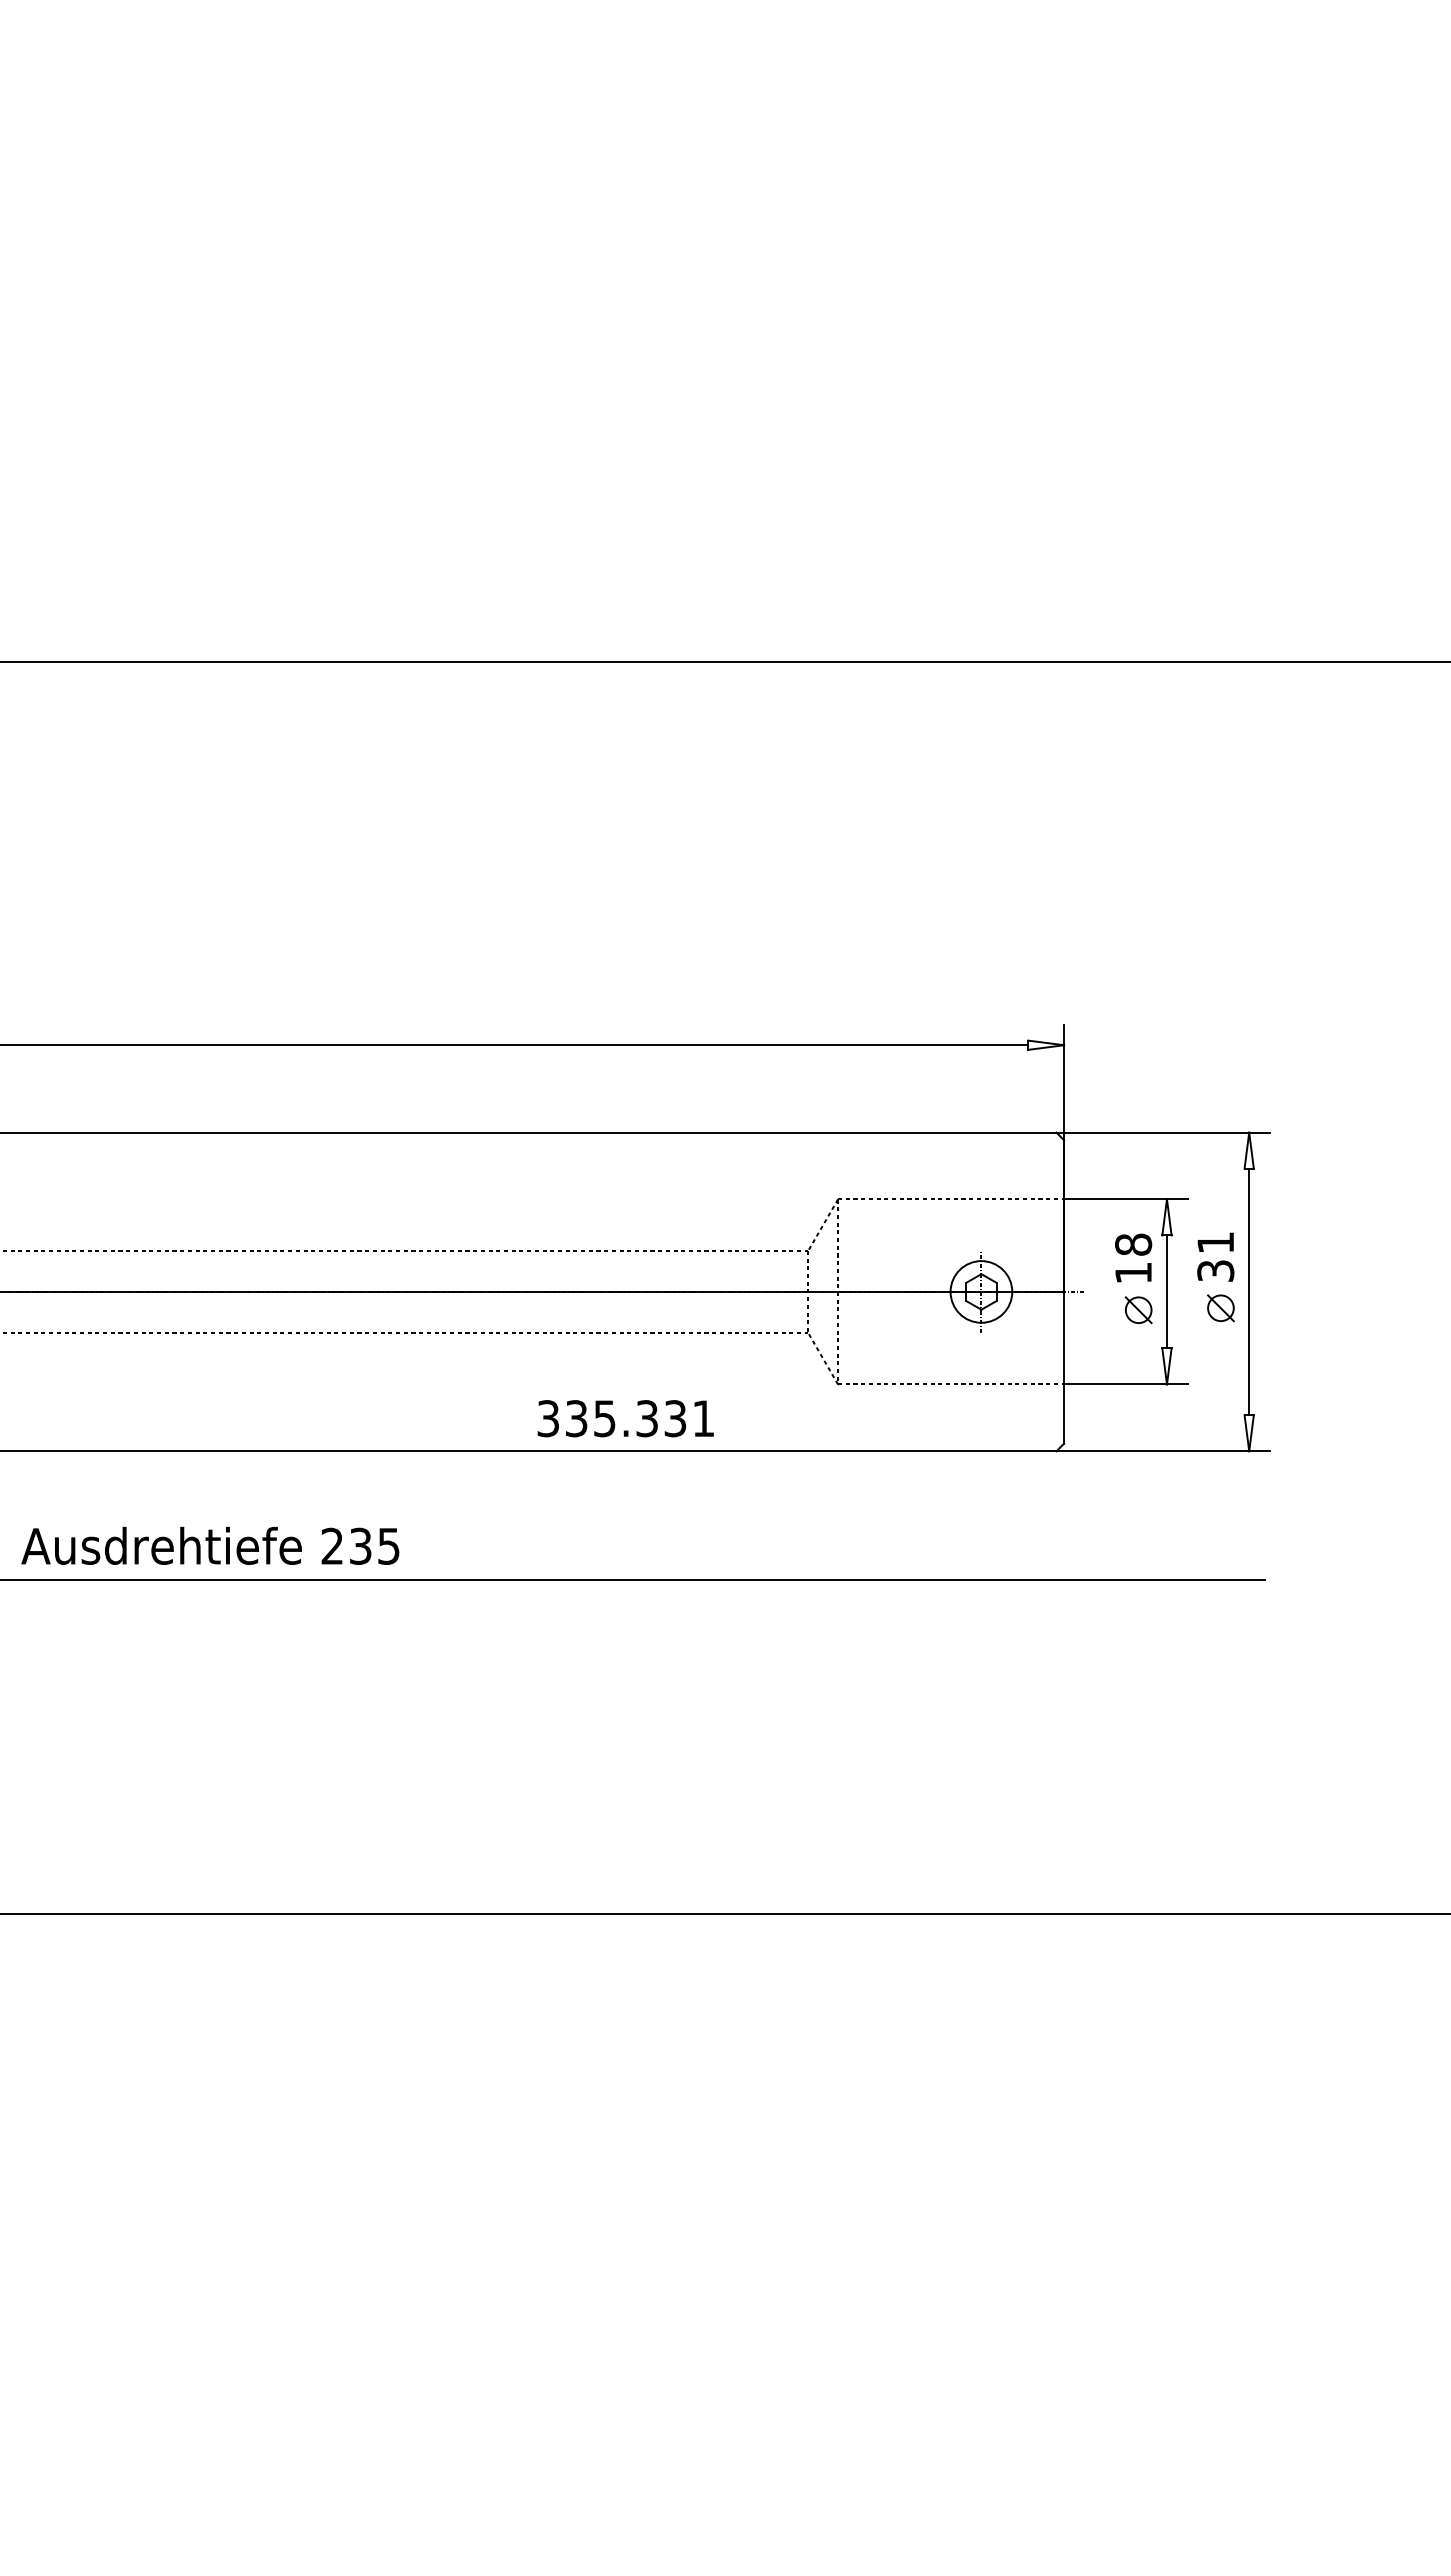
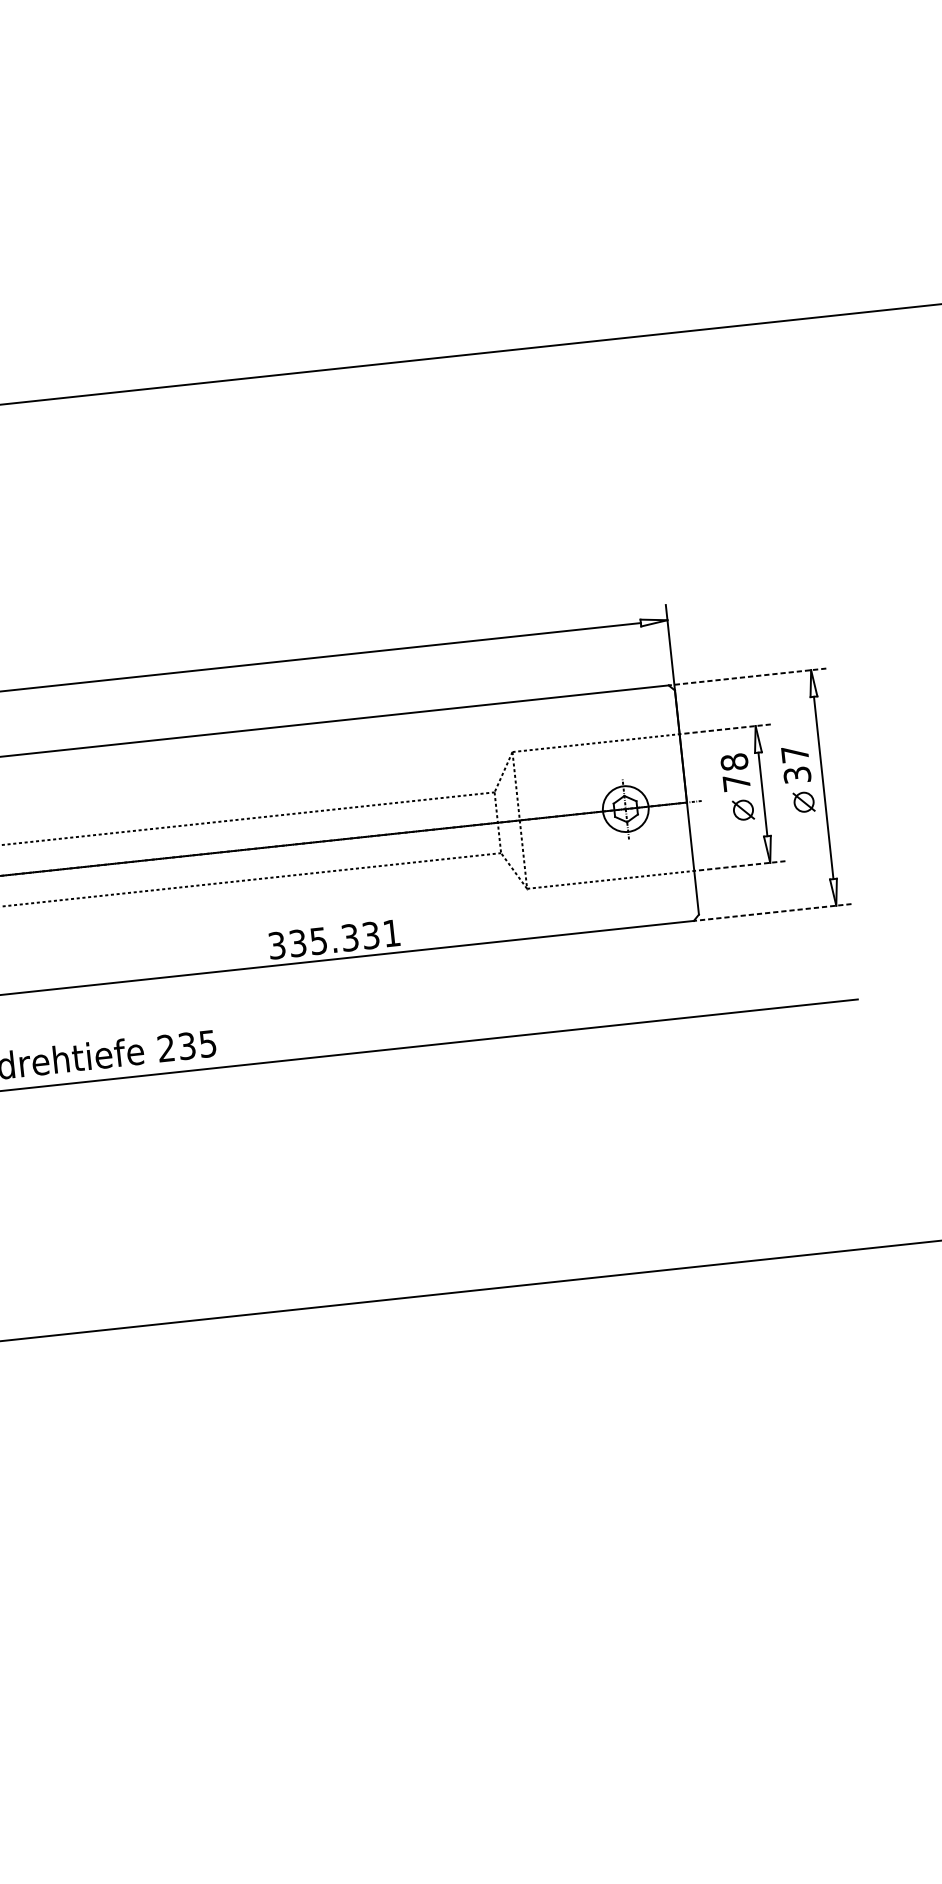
line: (1163, 1132) -> (747, 676), solid -> dashed
line: (1125, 1199) -> (724, 729), solid -> dashed
text: (1215, 1242) -> (794, 754), 31 -> 37
text: (1133, 1272) -> (736, 782), 18 -> 78
line: (1125, 1384) -> (739, 866), solid -> dashed
text: (625, 1418) -> (334, 939), moved
line: (1163, 1451) -> (772, 912), solid -> dashed

